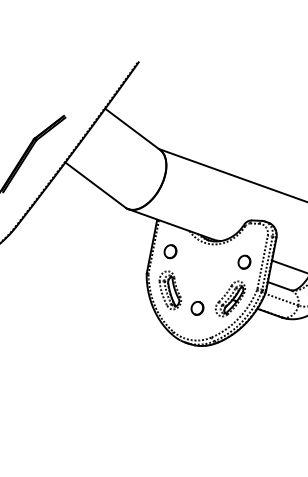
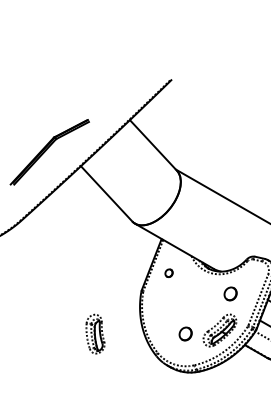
part: (170, 251) -> (169, 272), size x0.6
part: (244, 261) -> (230, 293), moved
part: (170, 290) -> (95, 334), moved

